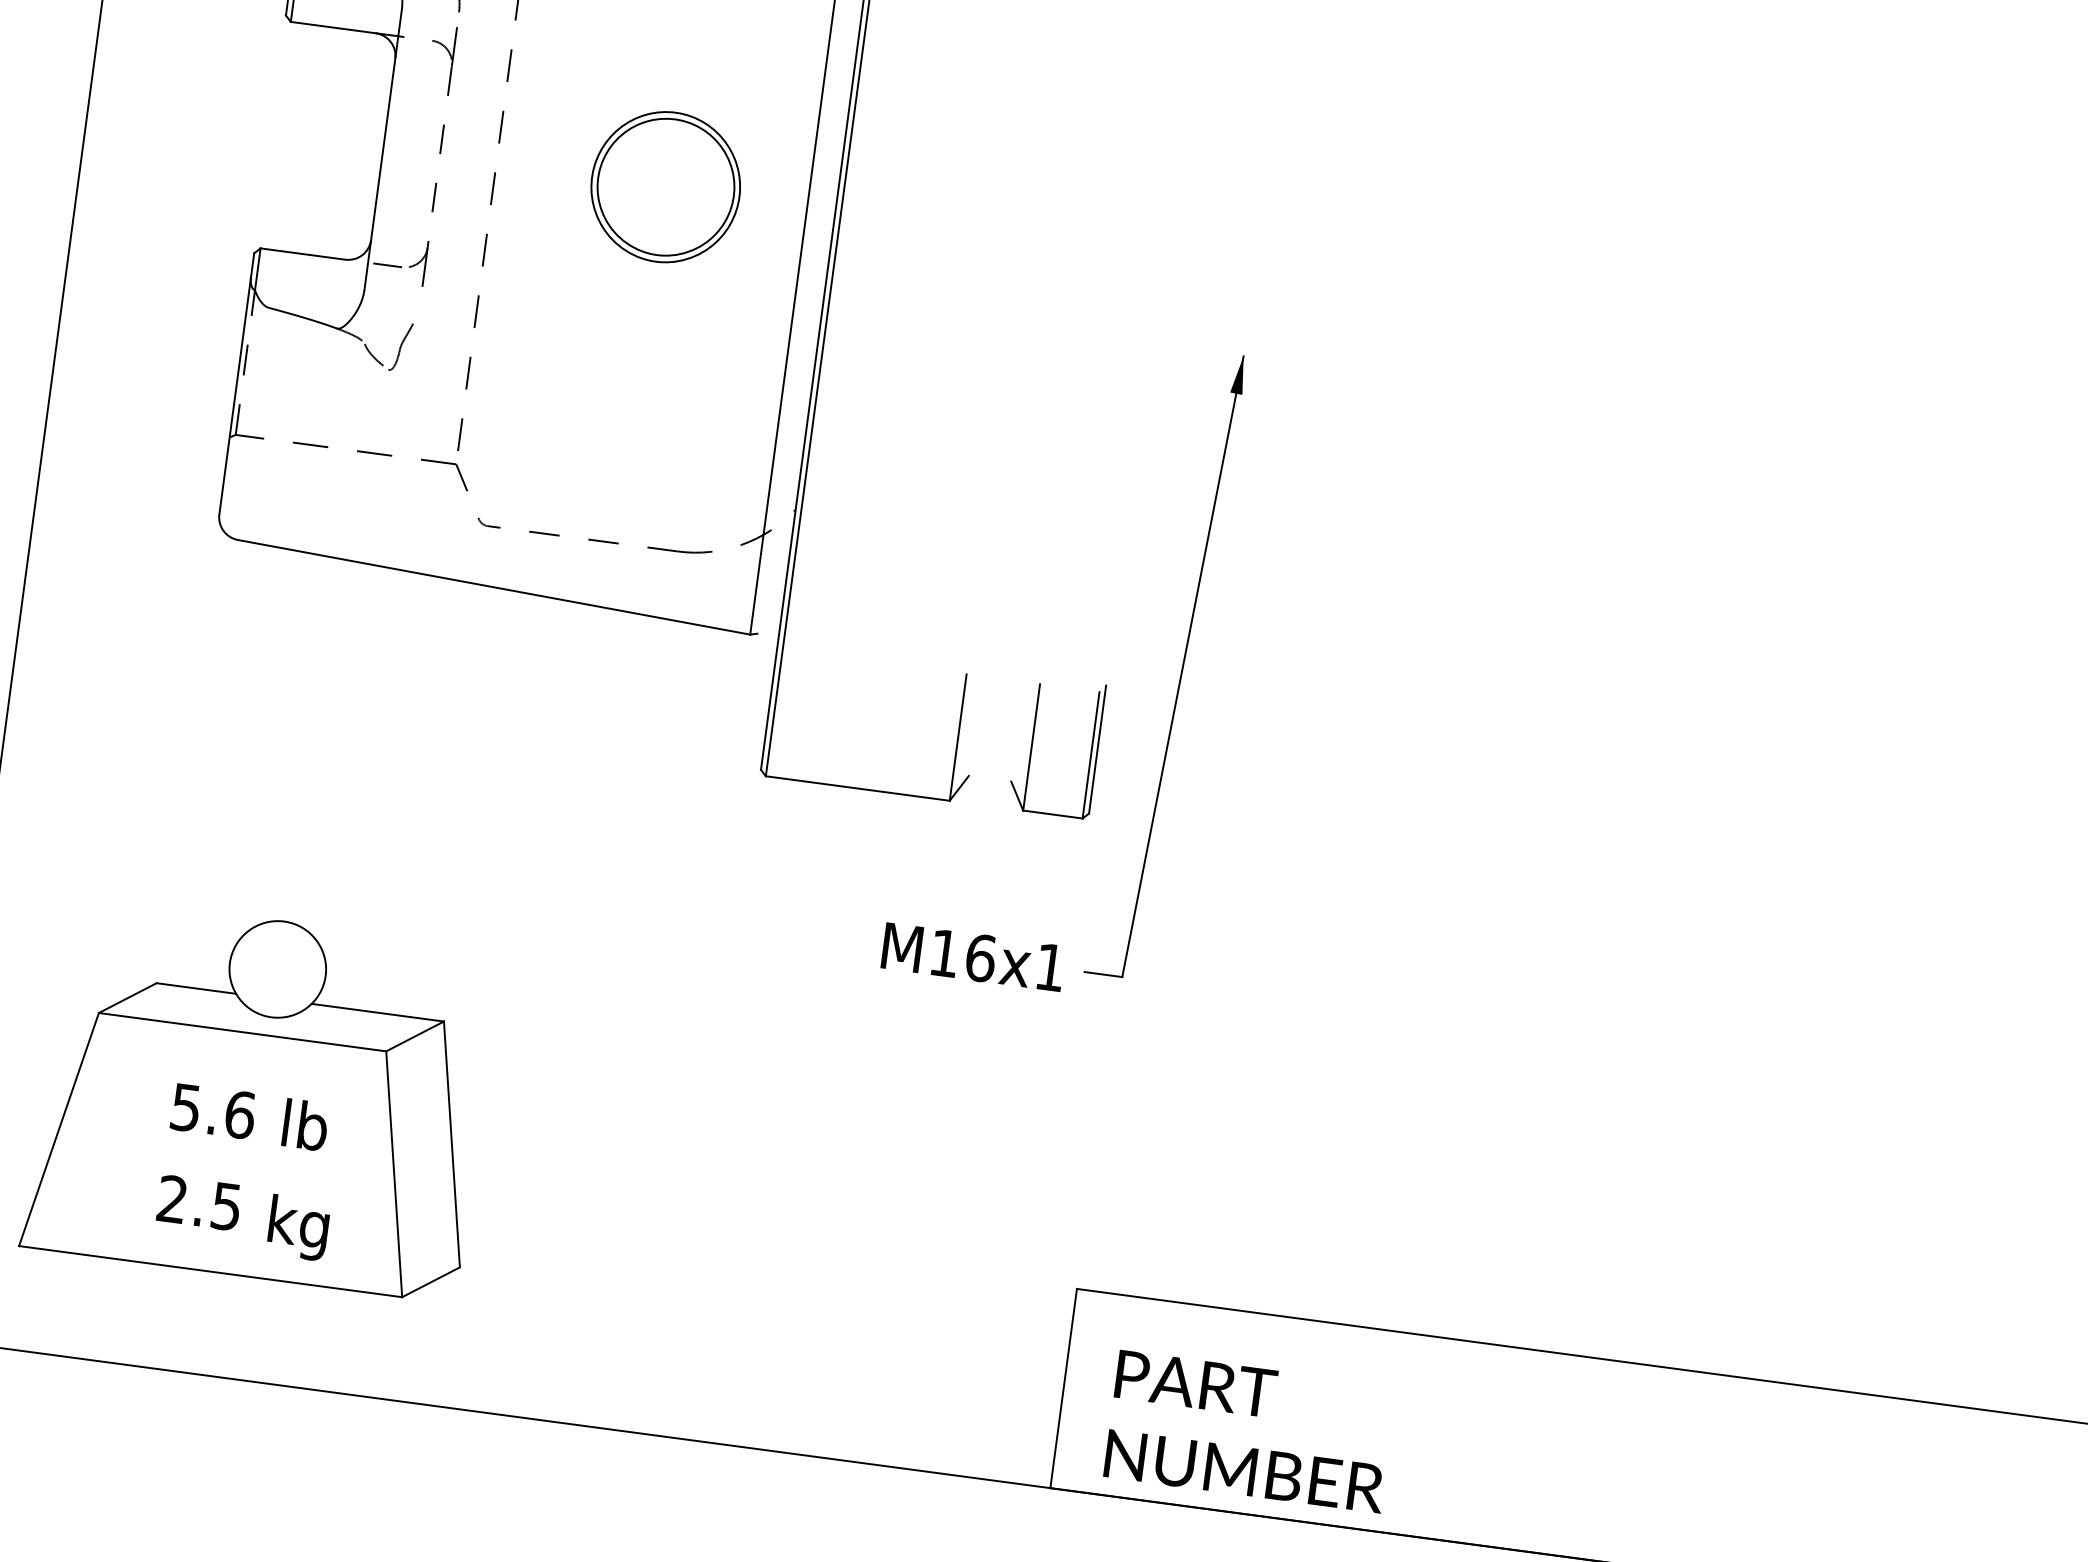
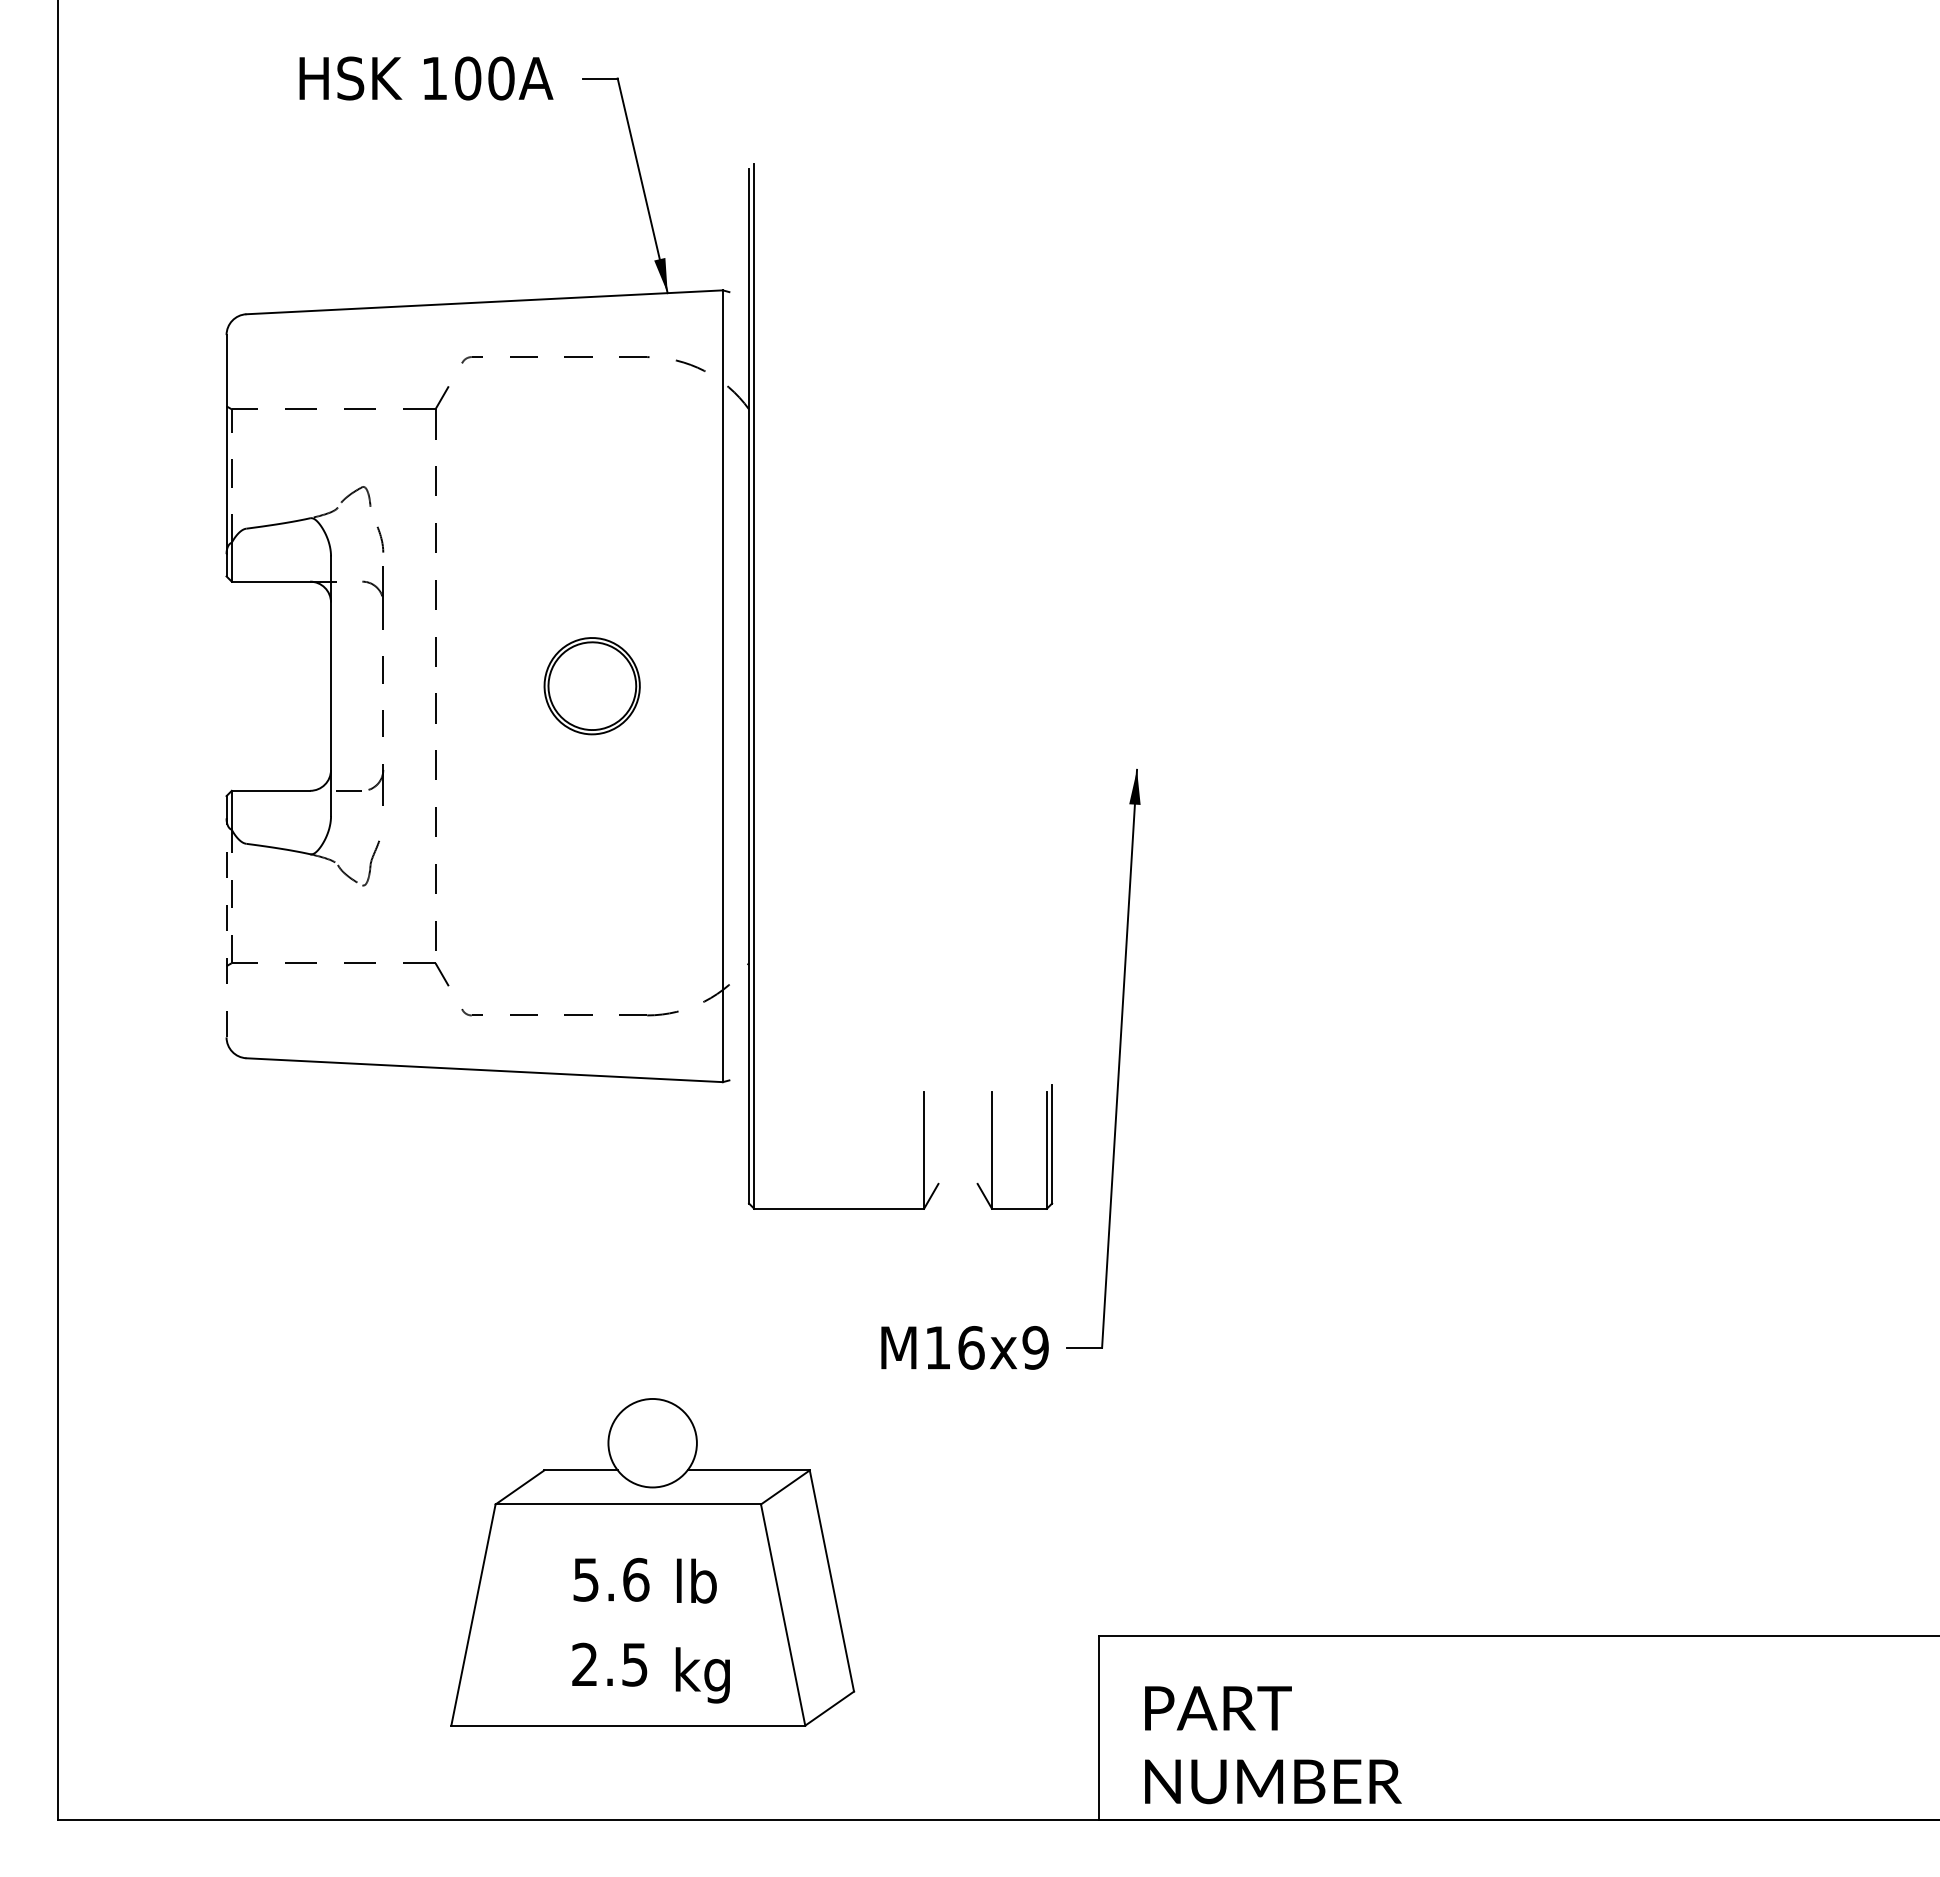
part: (666, 186) -> (592, 685), size x0.7
line: (235, 395) -> (226, 927), solid -> dashed
text: (1050, 967) -> (1035, 1347), M16x1 -> M16x9
part: (260, 1098) -> (652, 1562), moved

